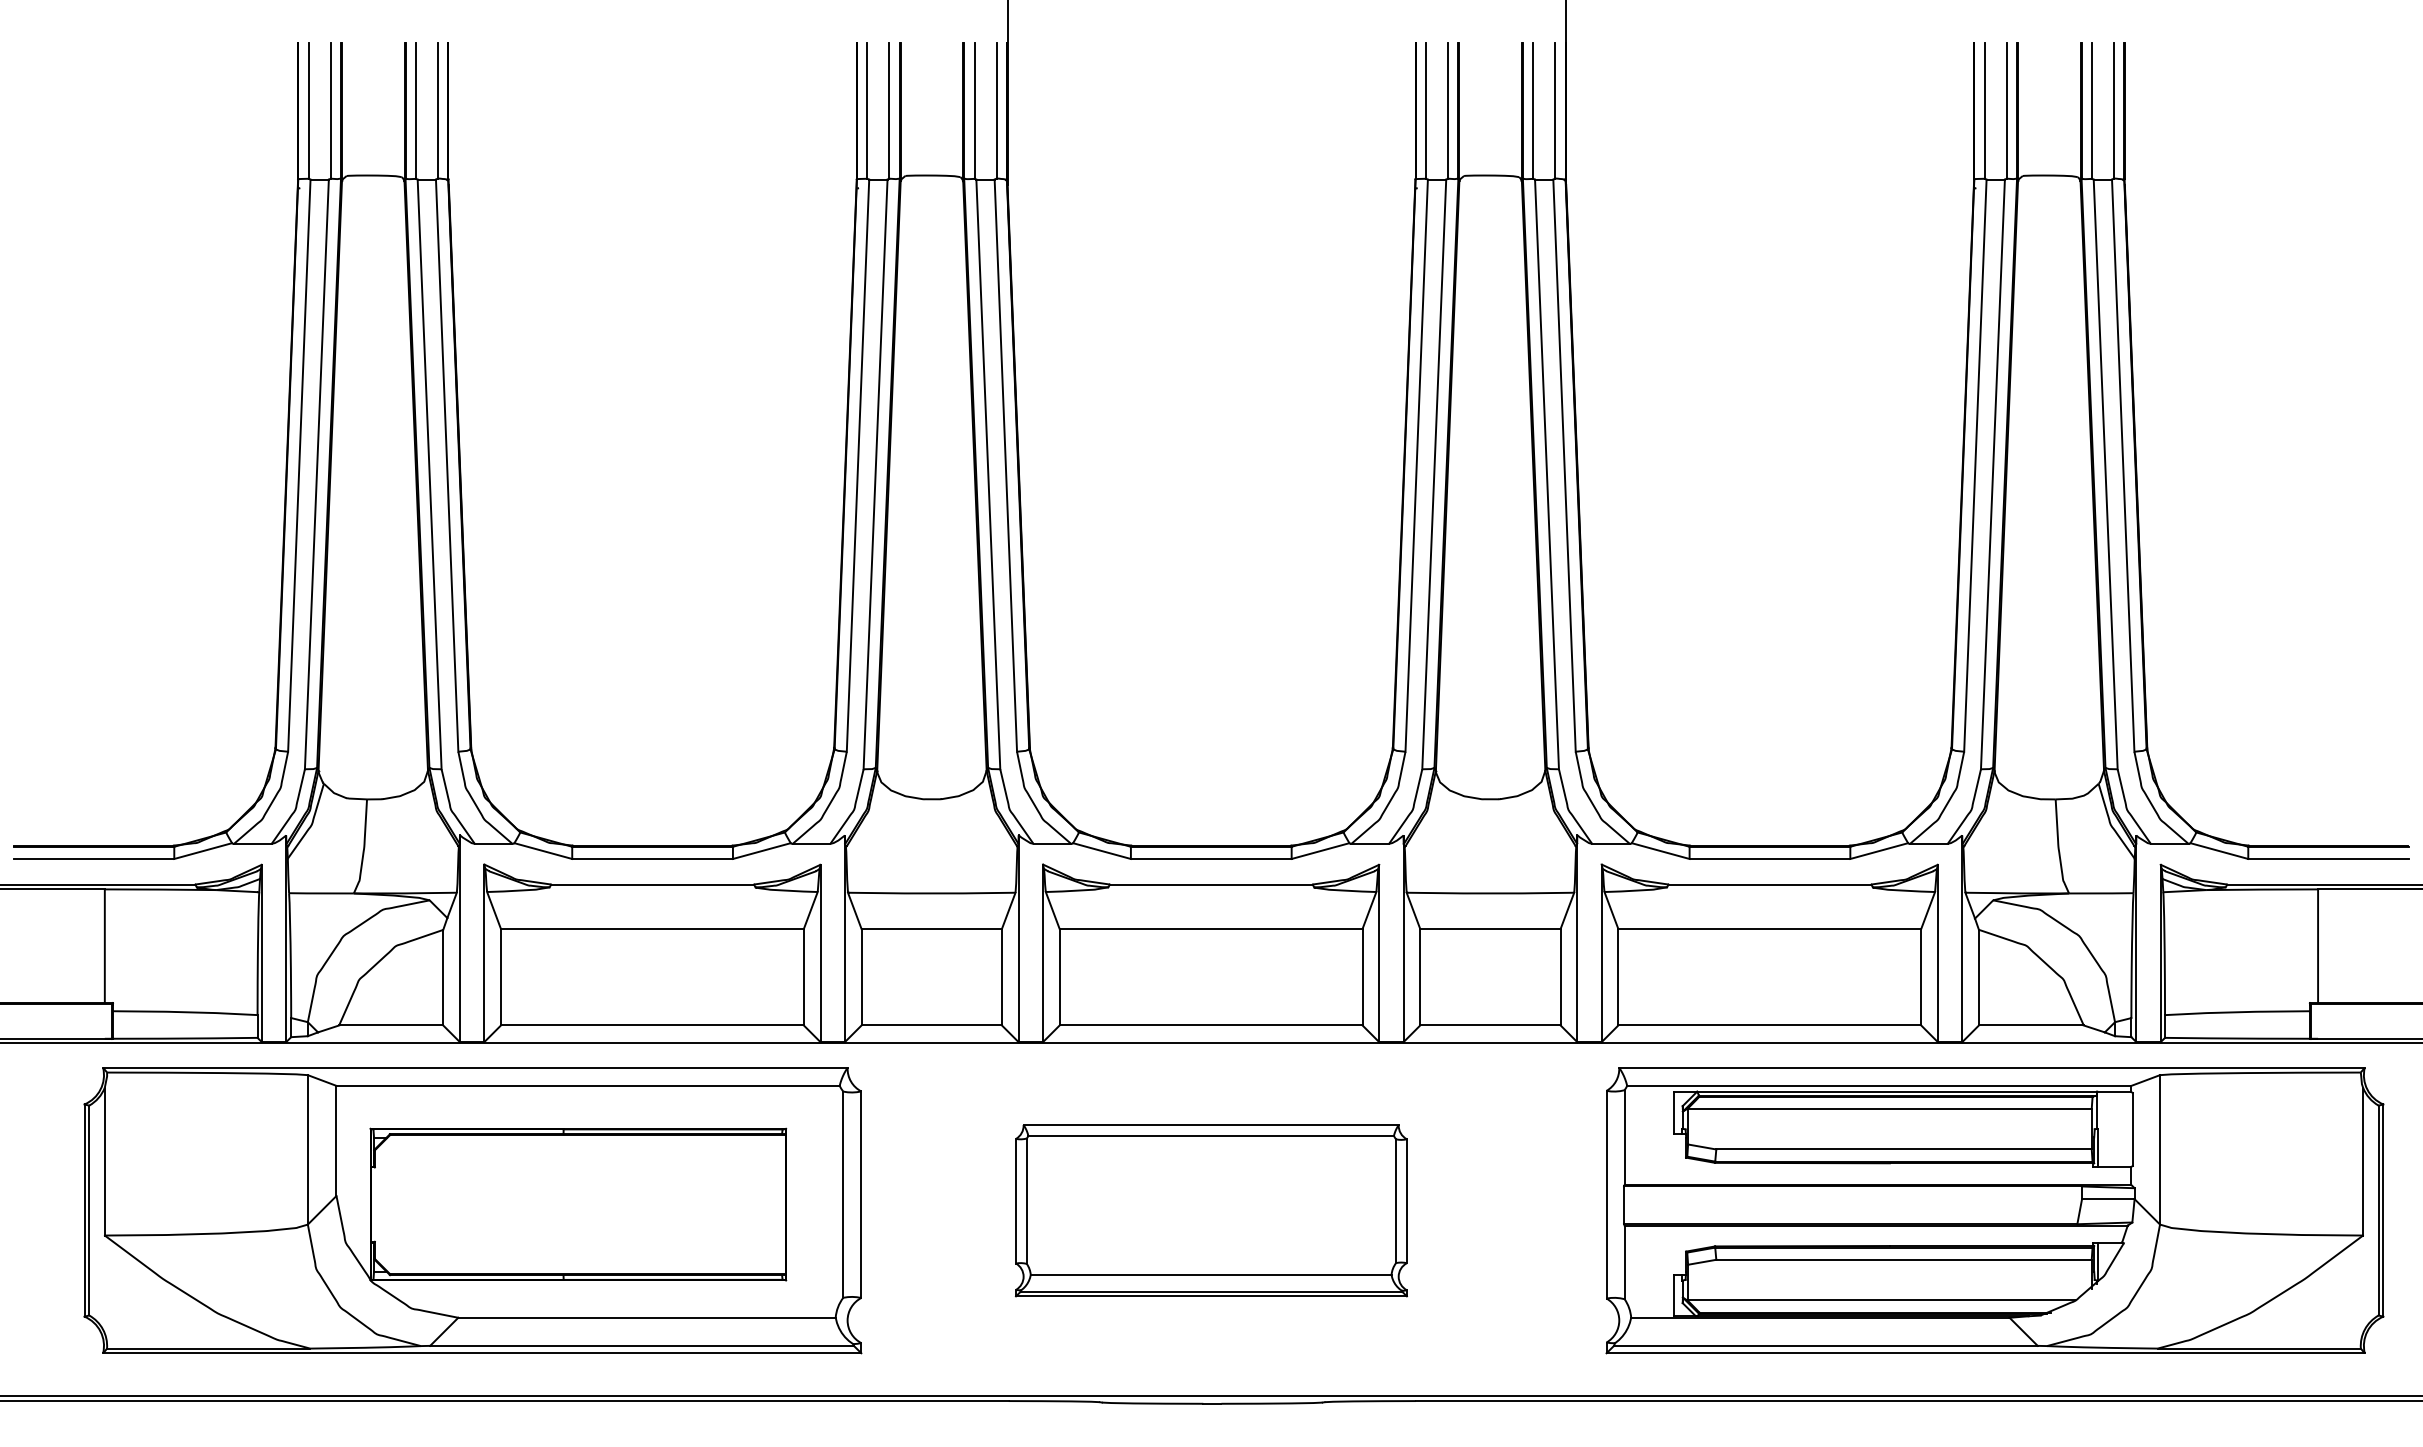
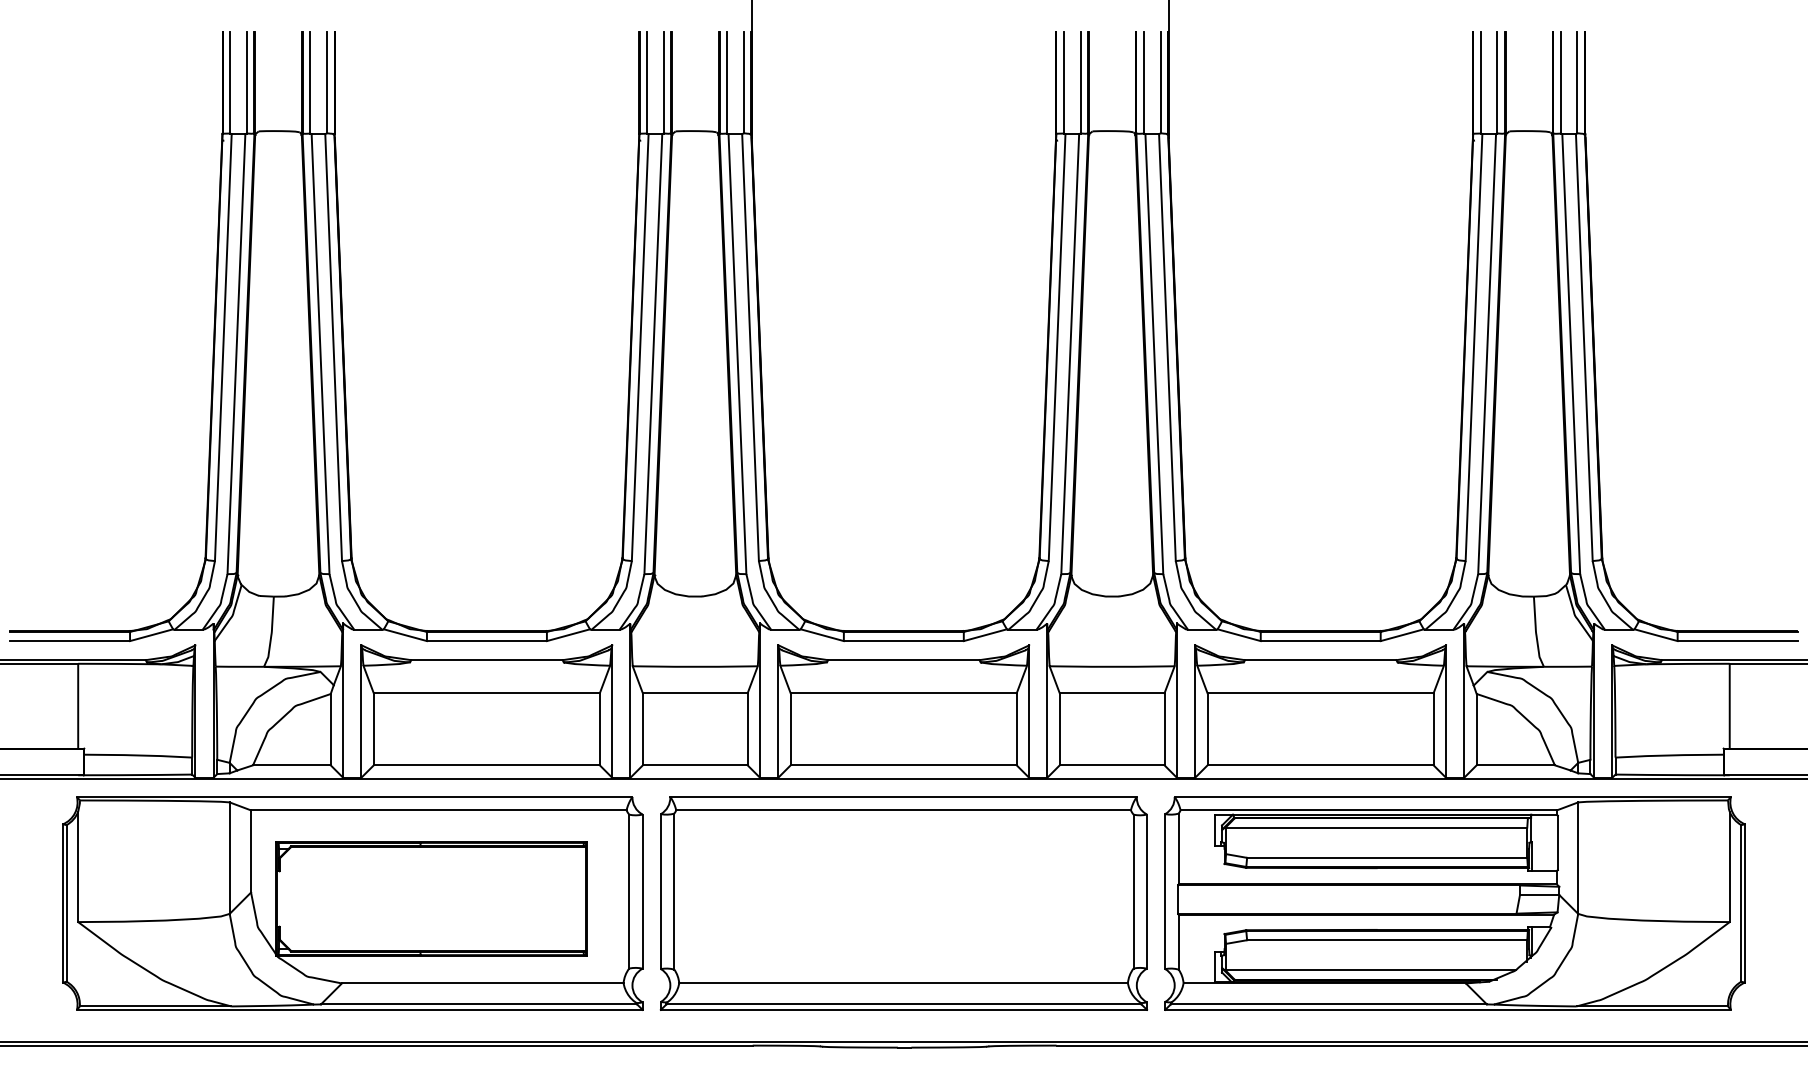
part: (1211, 1210) -> (904, 903), size x1.67
part: (1994, 1210) -> (1454, 903), moved

